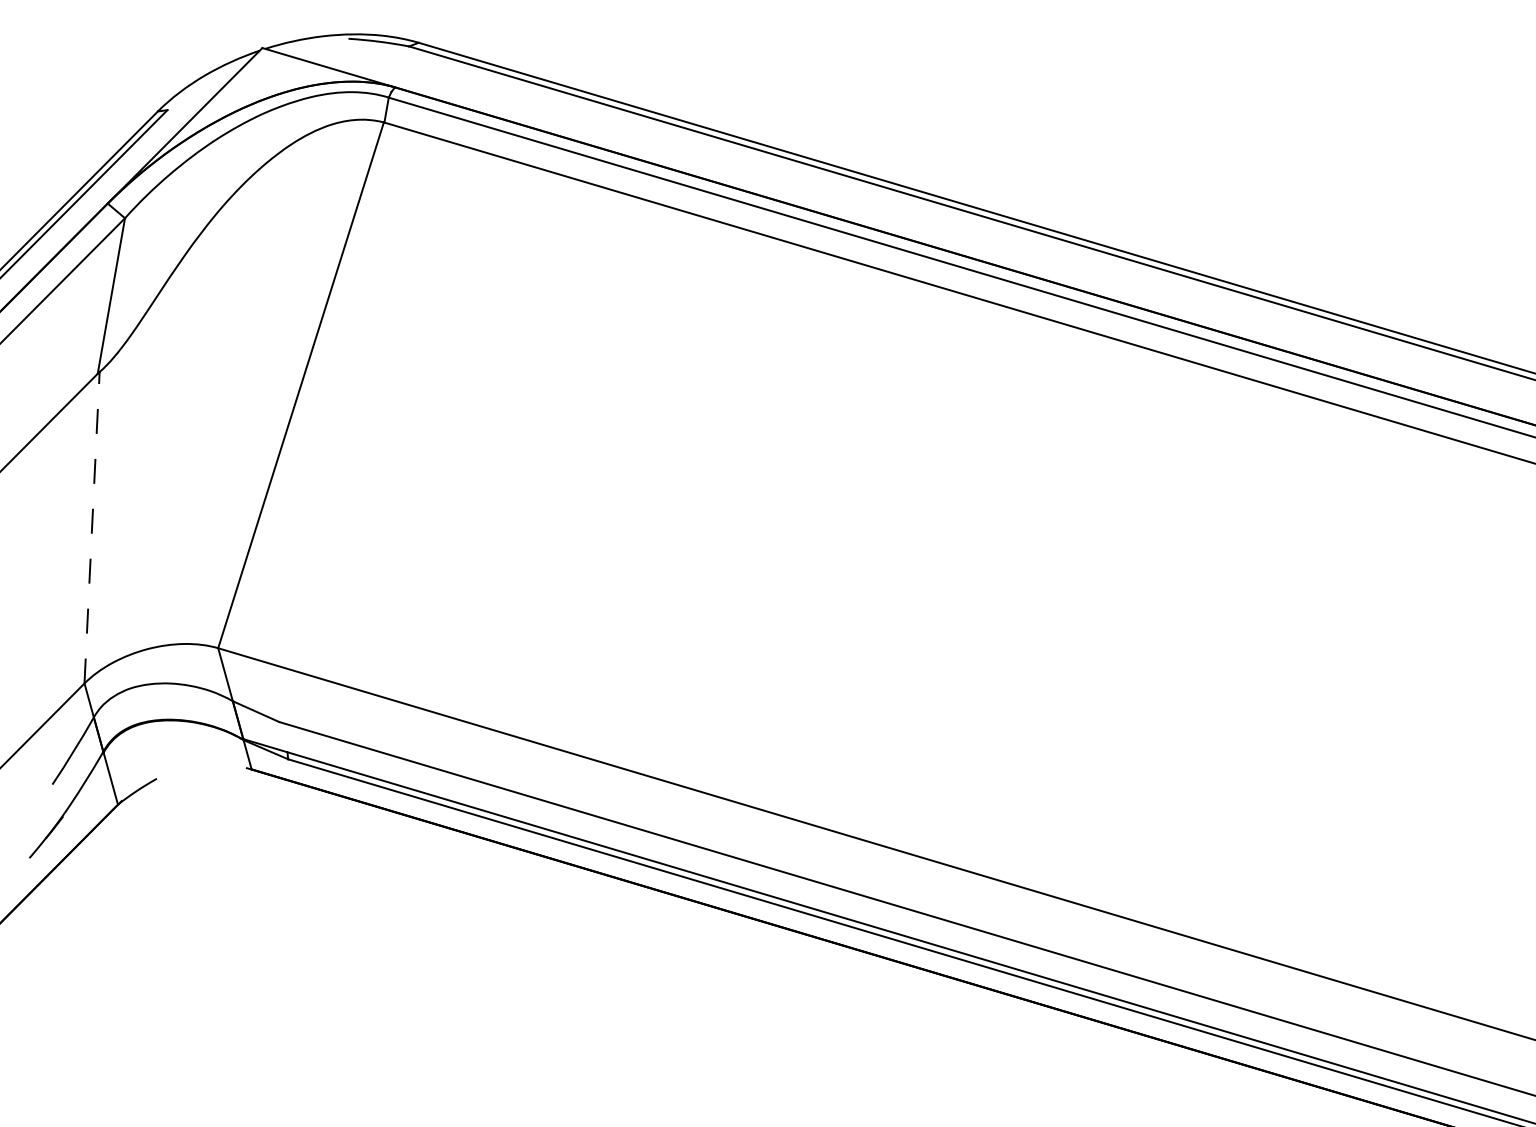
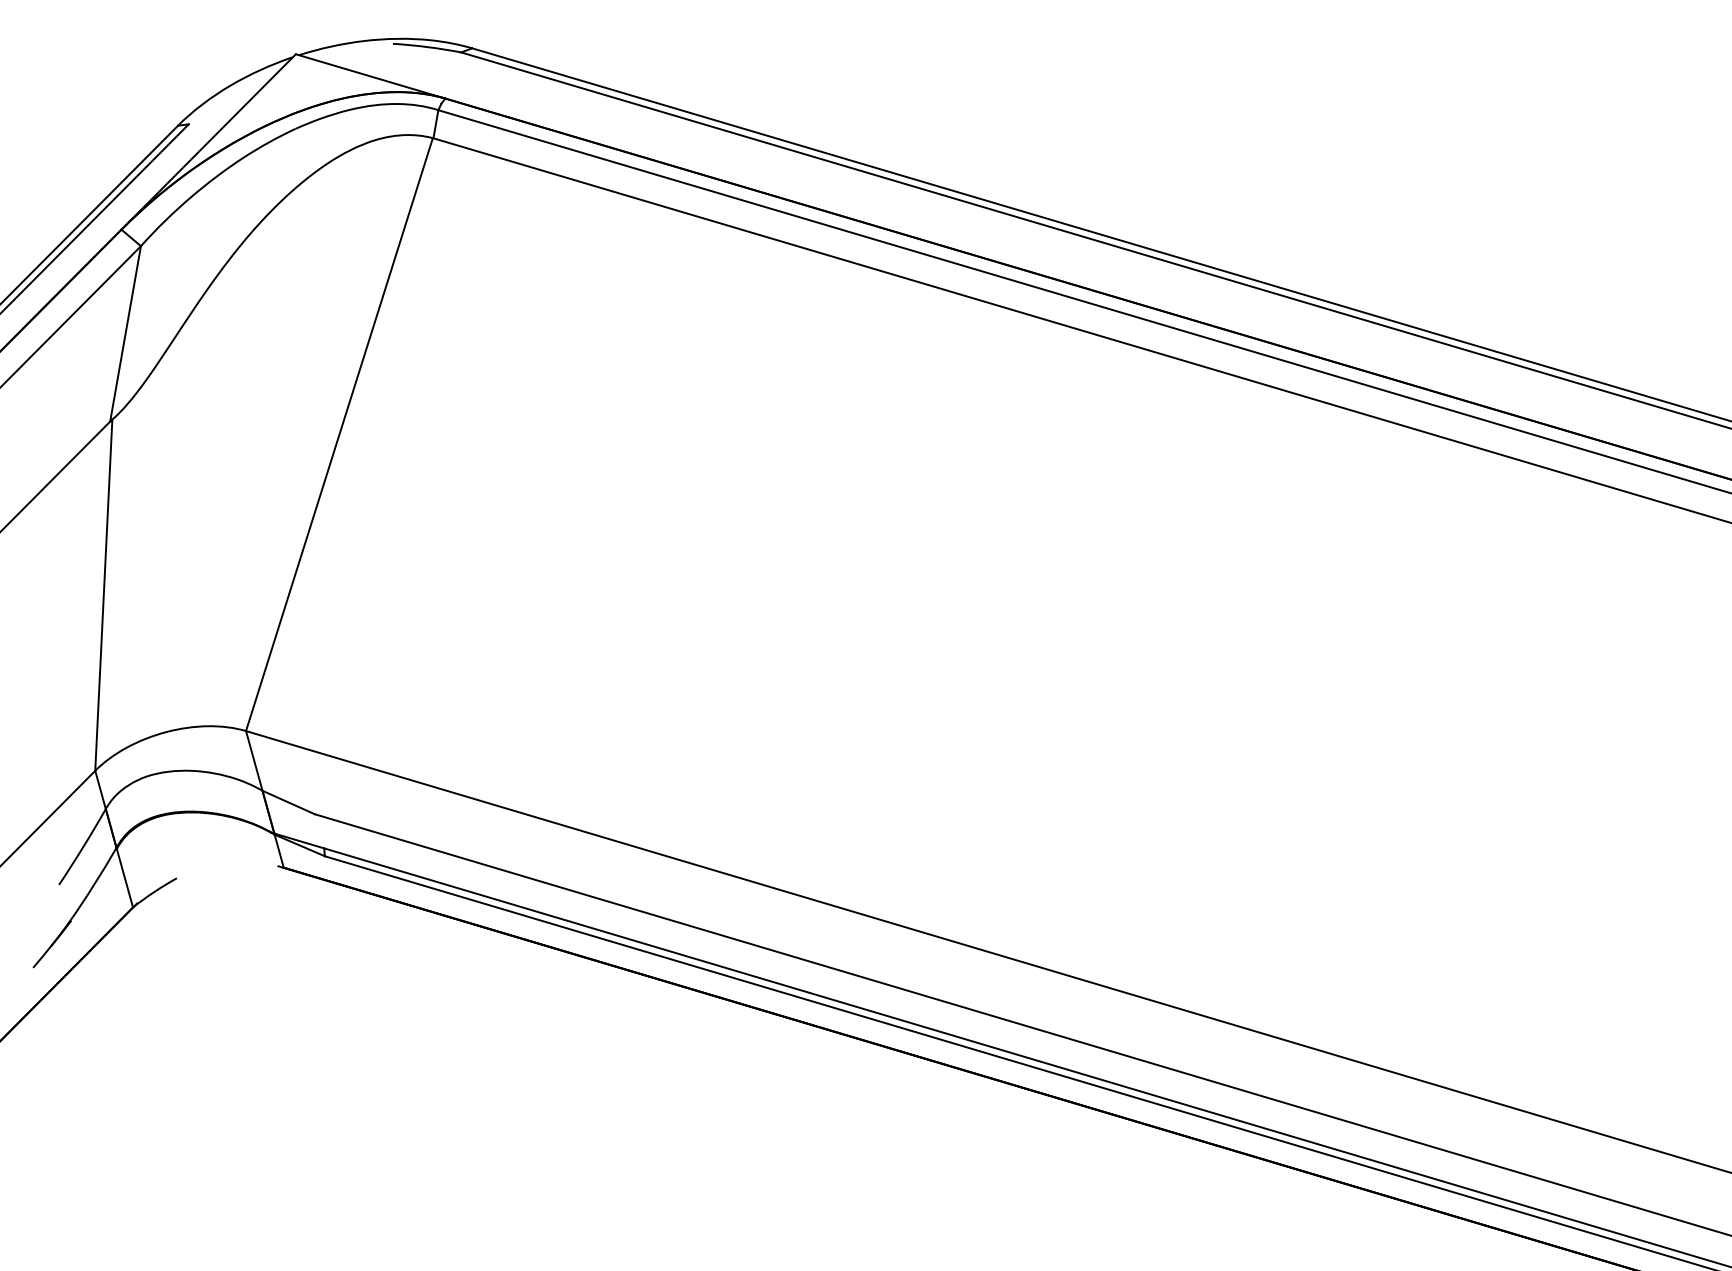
line: (91, 528) -> (103, 595), dashed -> solid

